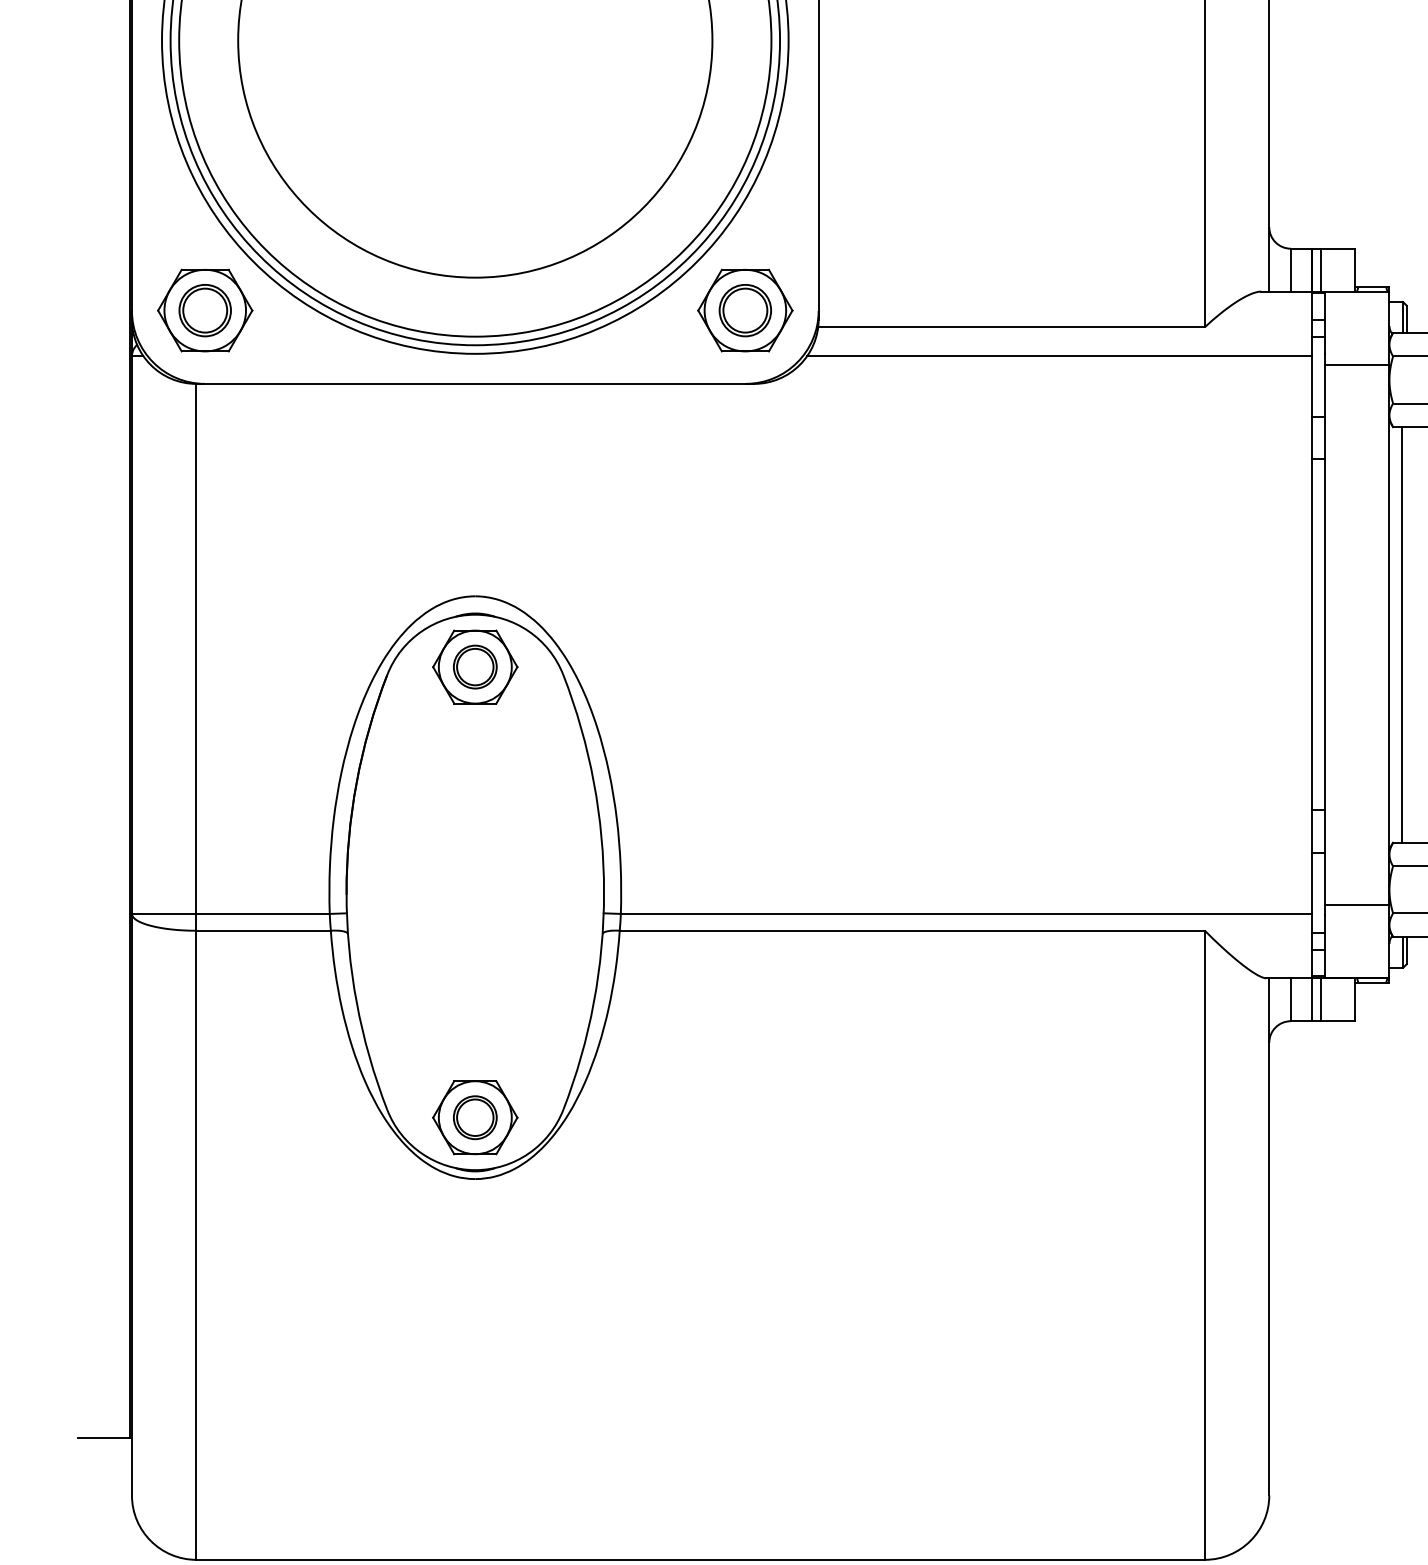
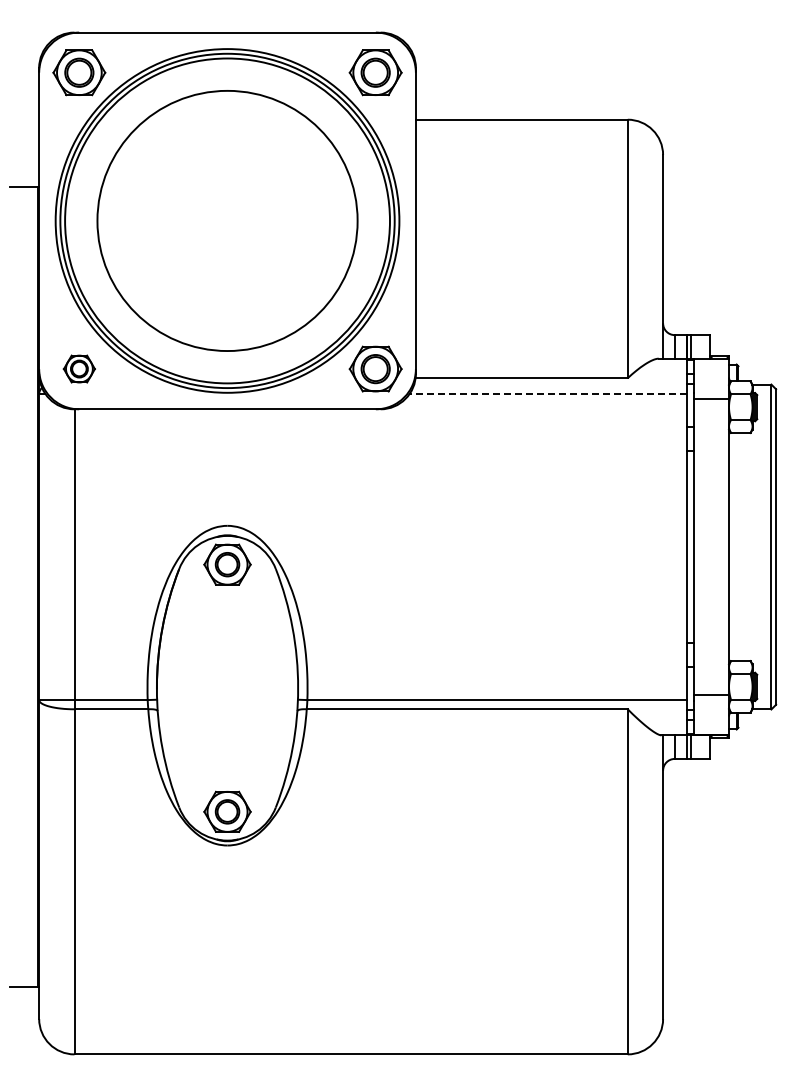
part: (205, 309) -> (79, 368), size x0.6
line: (1058, 356) -> (547, 394), solid -> dashed
line: (1403, 635) -> (736, 547), removed

